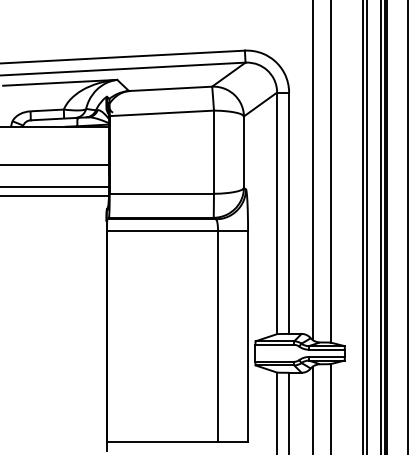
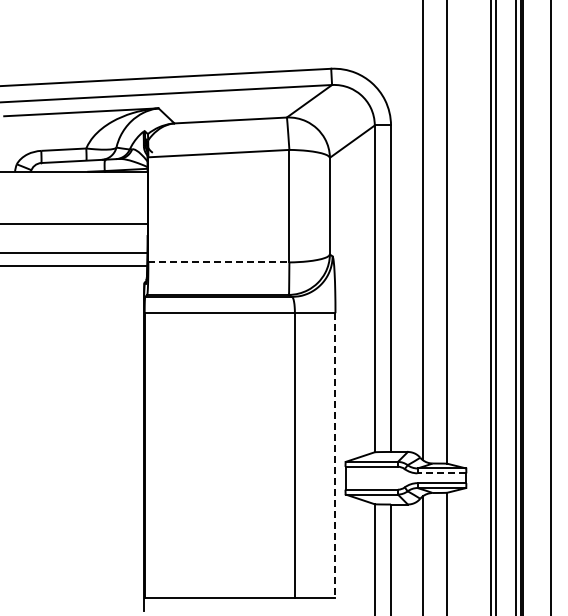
line: (161, 193) -> (218, 262), solid -> dashed
line: (248, 336) -> (335, 455), solid -> dashed
line: (326, 349) -> (441, 473), solid -> dashed

